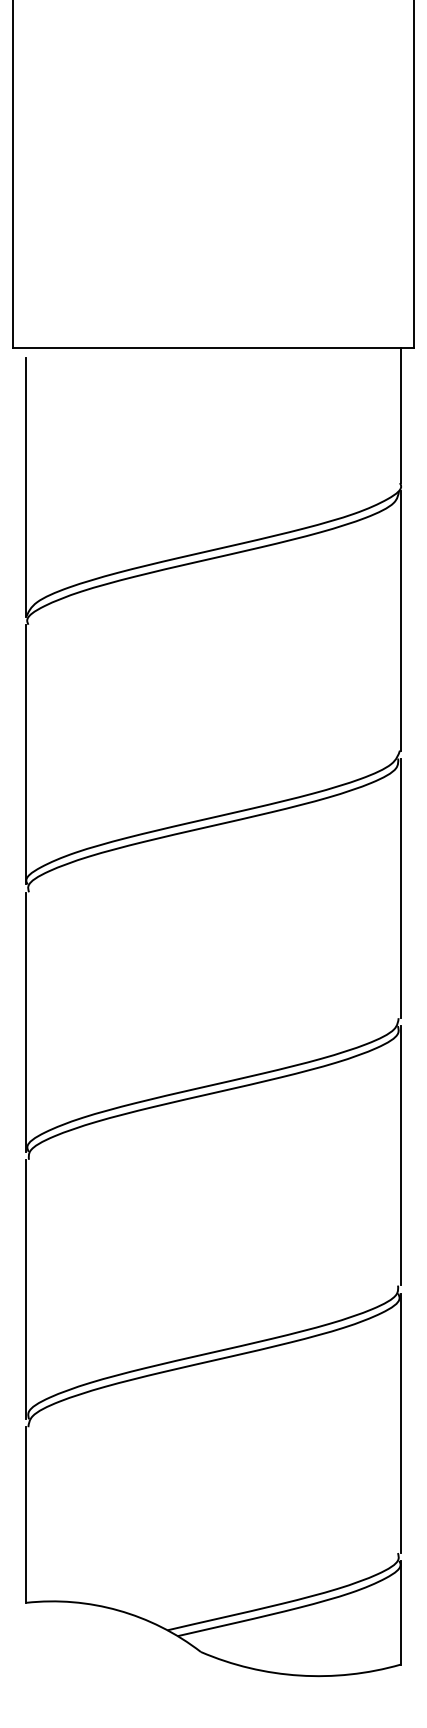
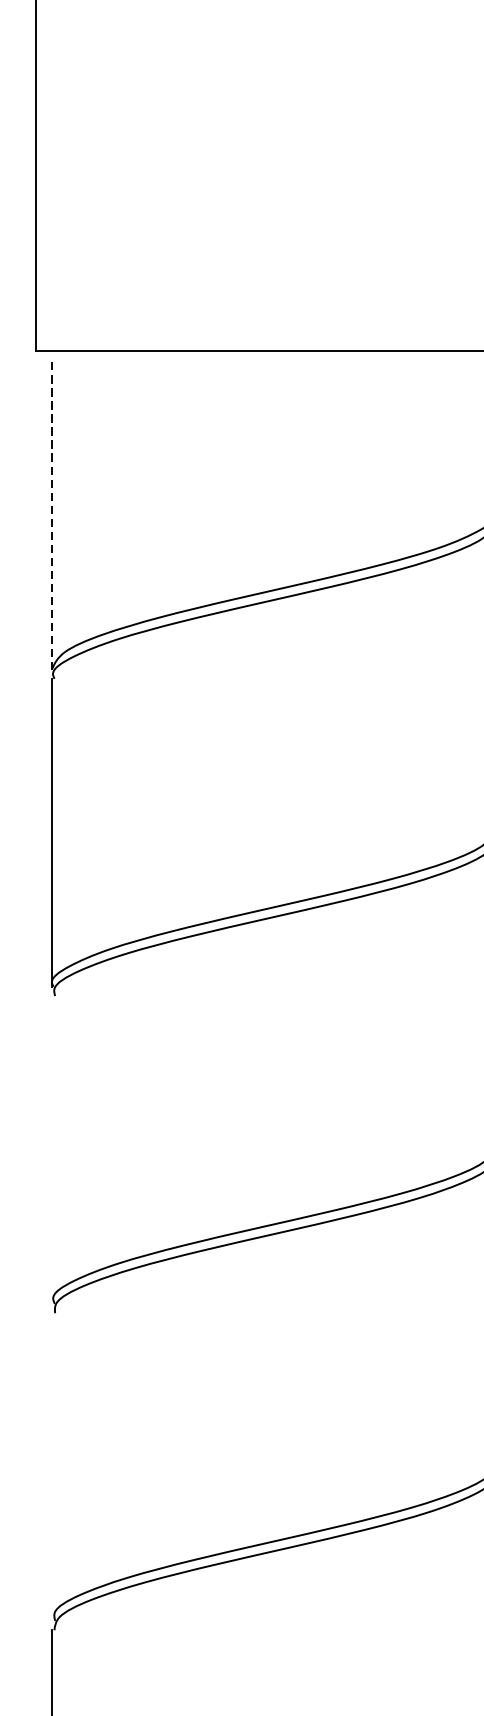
line: (26, 487) -> (52, 516), solid -> dashed
line: (26, 1021) -> (52, 1149), removed
line: (26, 1289) -> (52, 1466), removed

